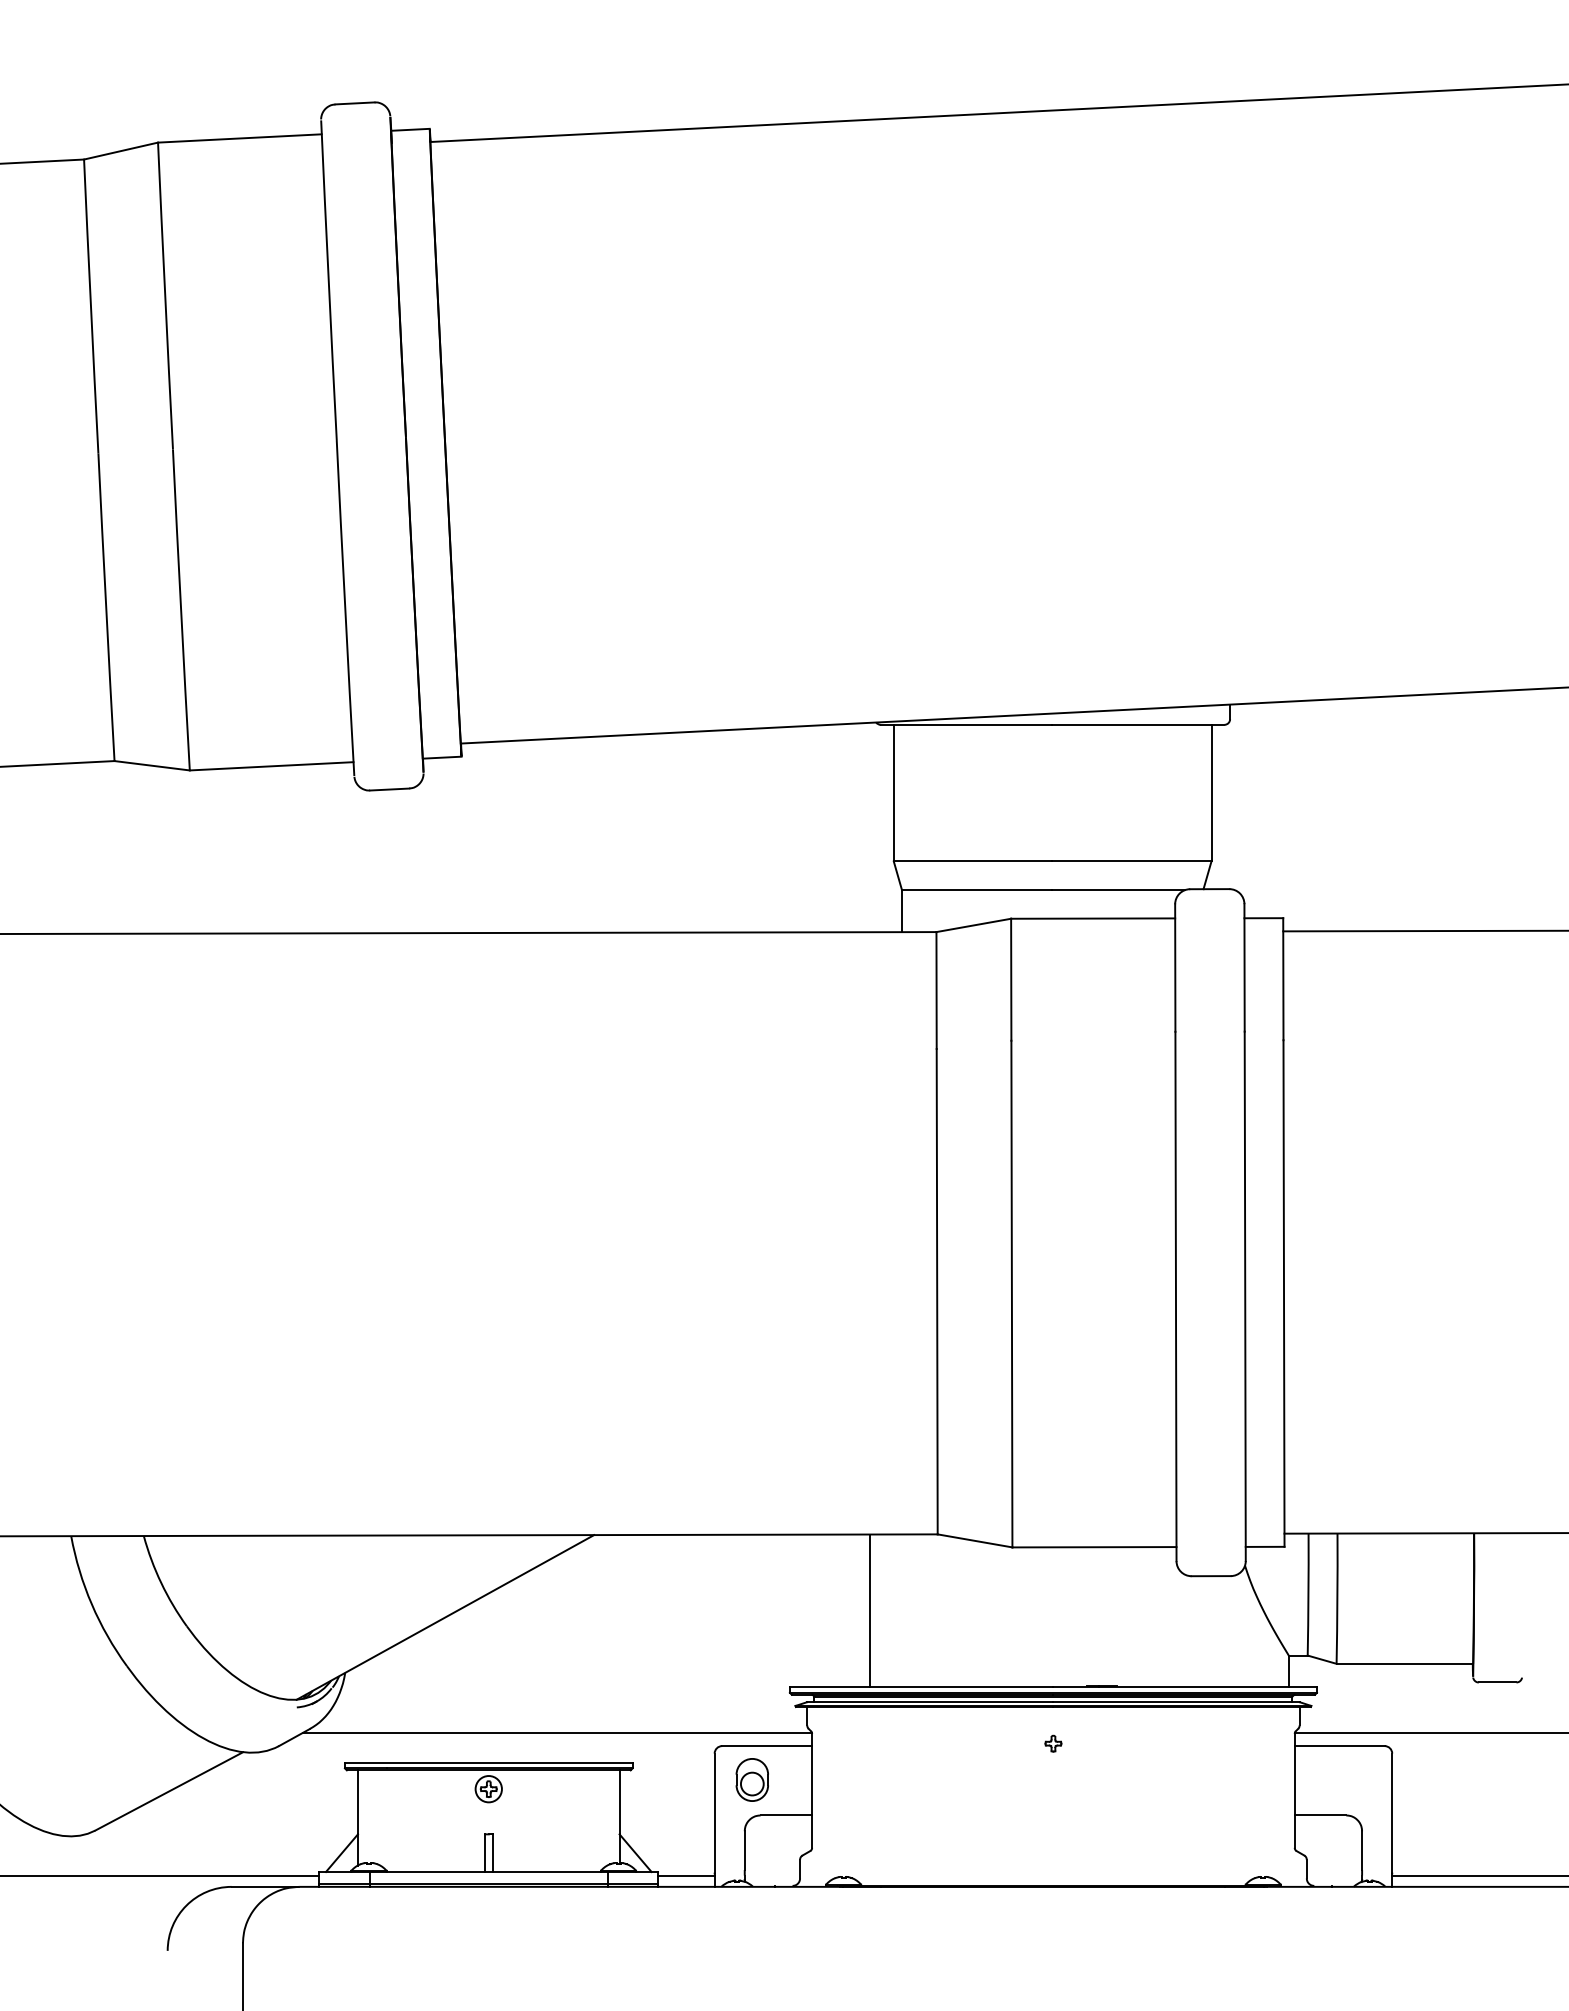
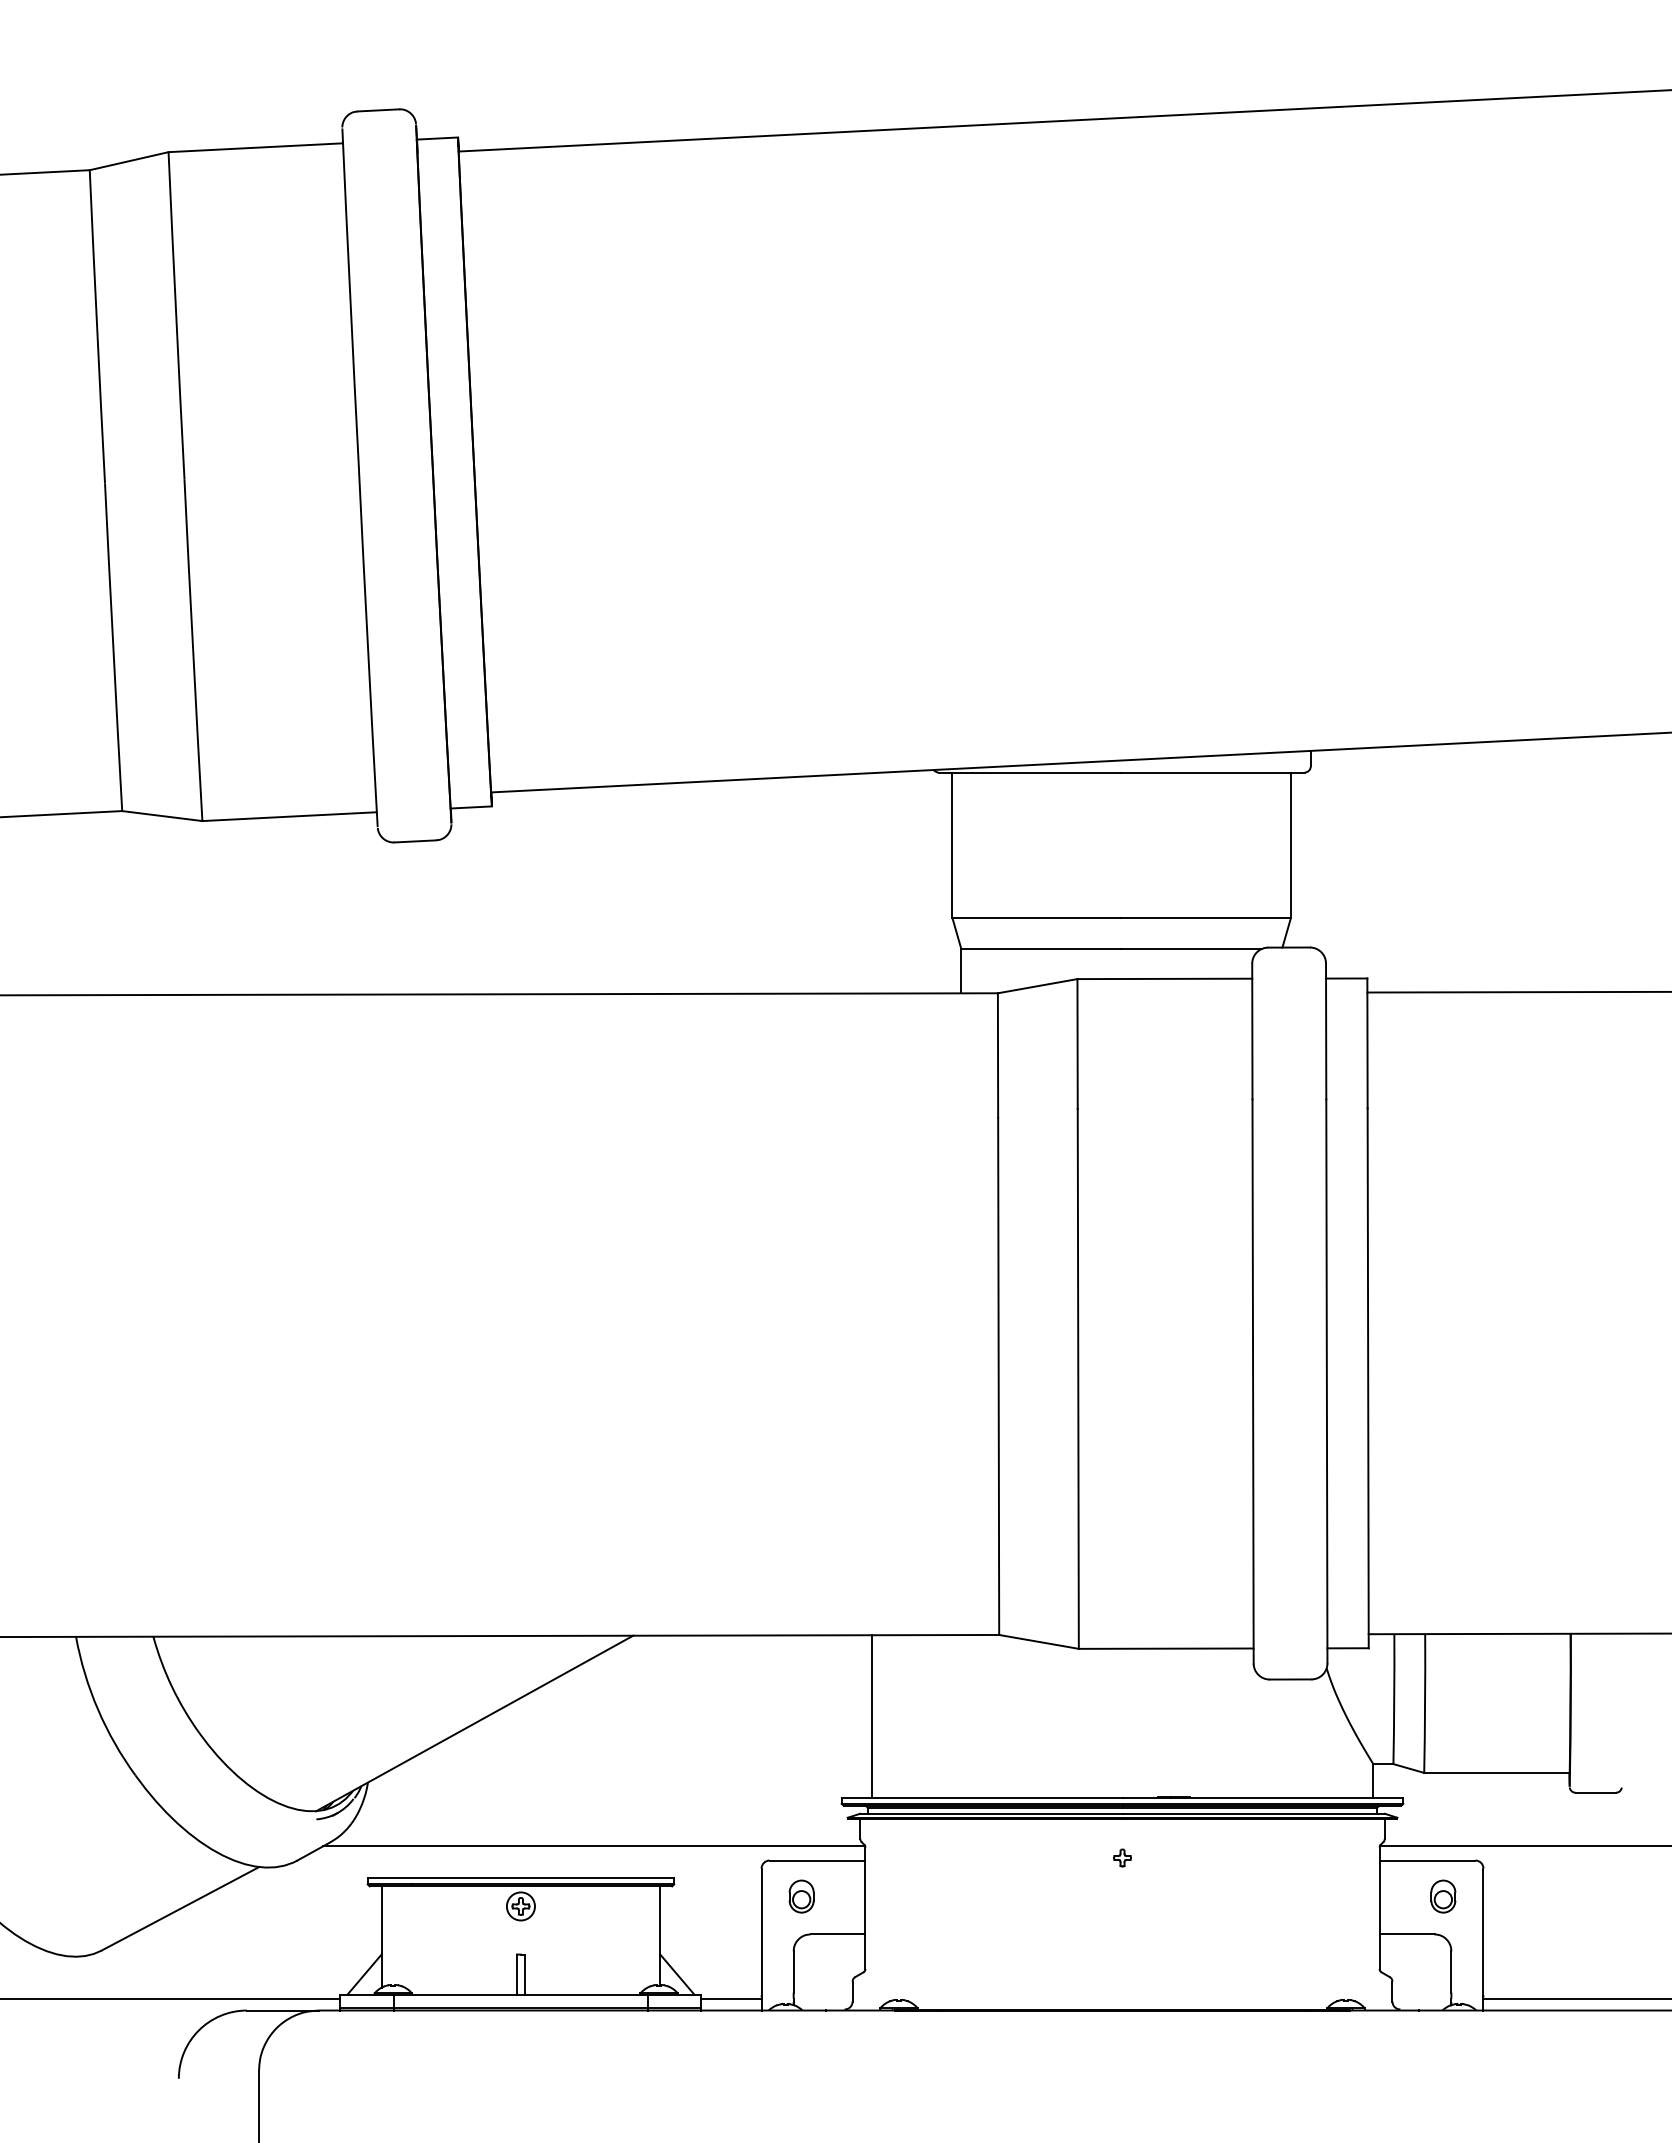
line: (869, 1610) -> (871, 1716), moved
part: (752, 1779) -> (801, 1896), size x0.71
part: (1354, 1779) -> (1443, 1896), added

